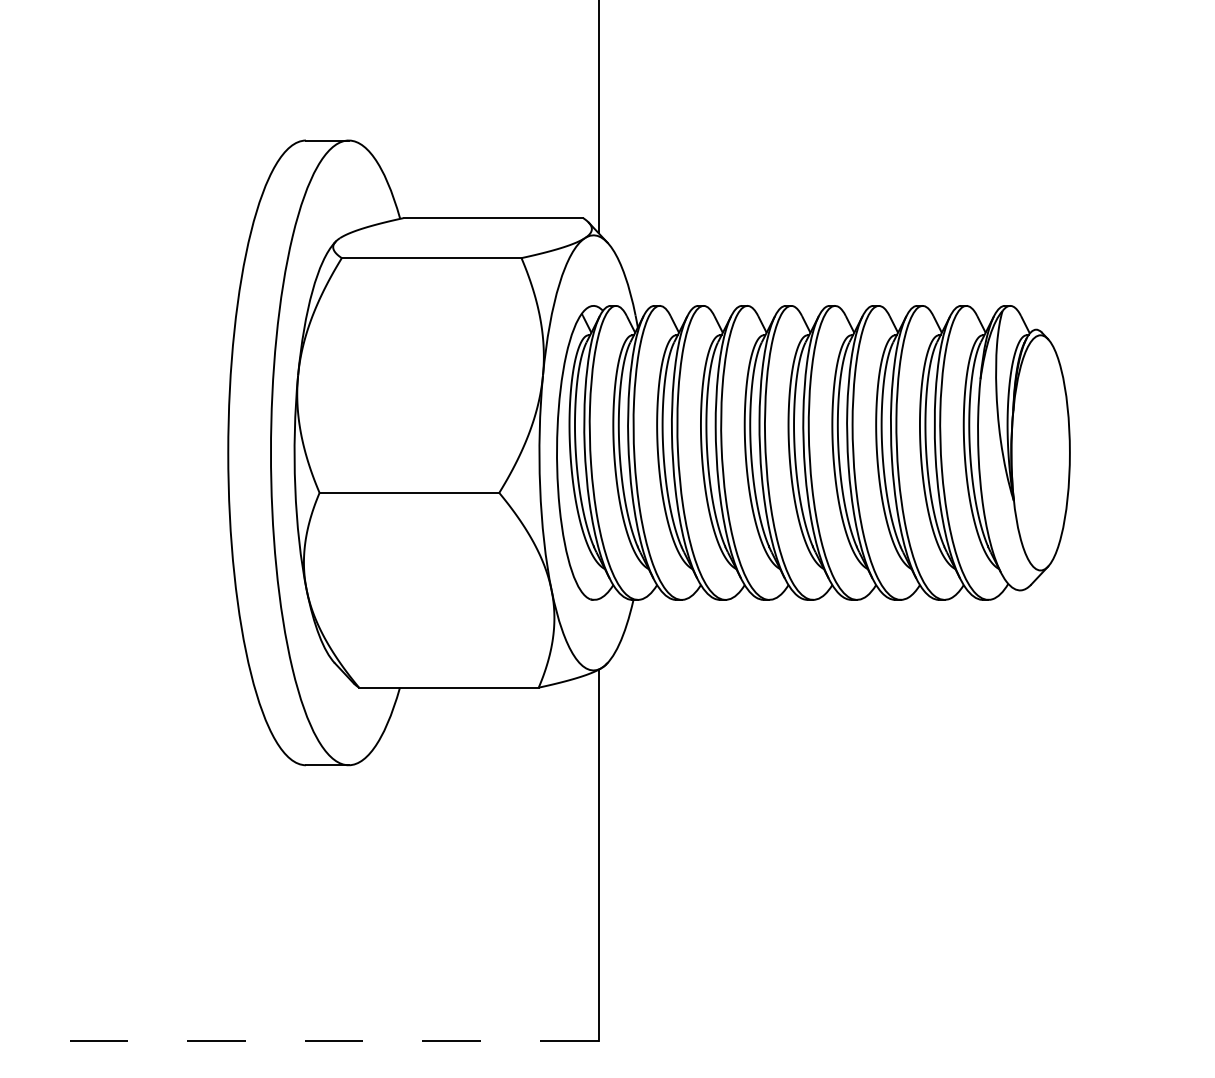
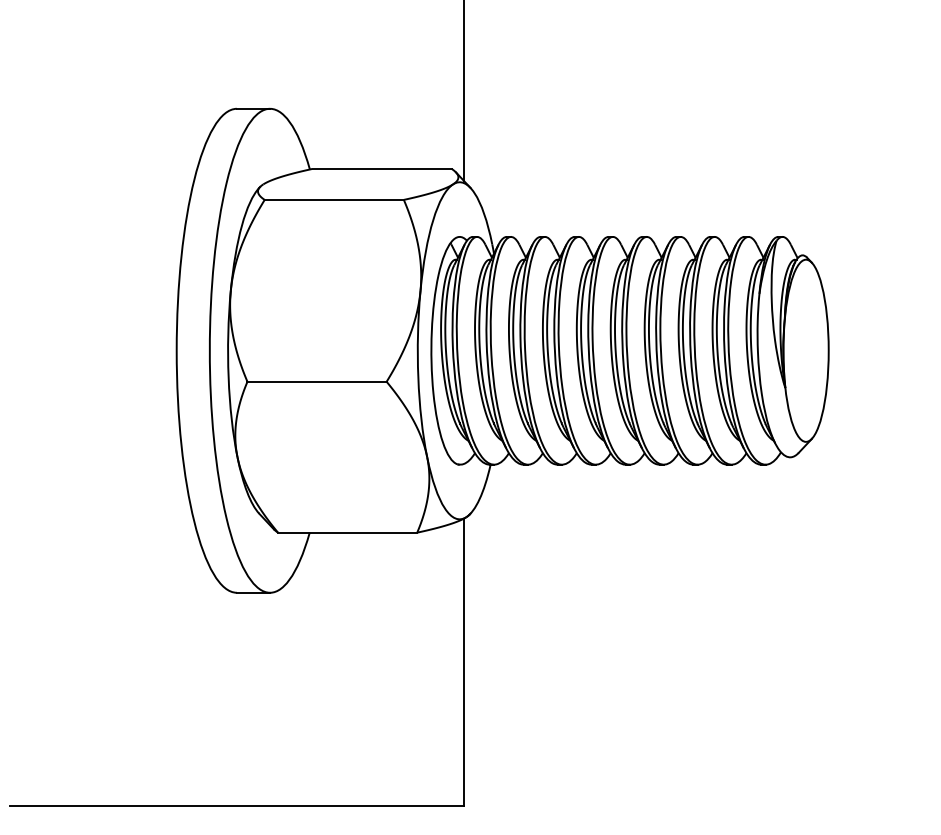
line: (306, 1040) -> (237, 806), dashed -> solid

